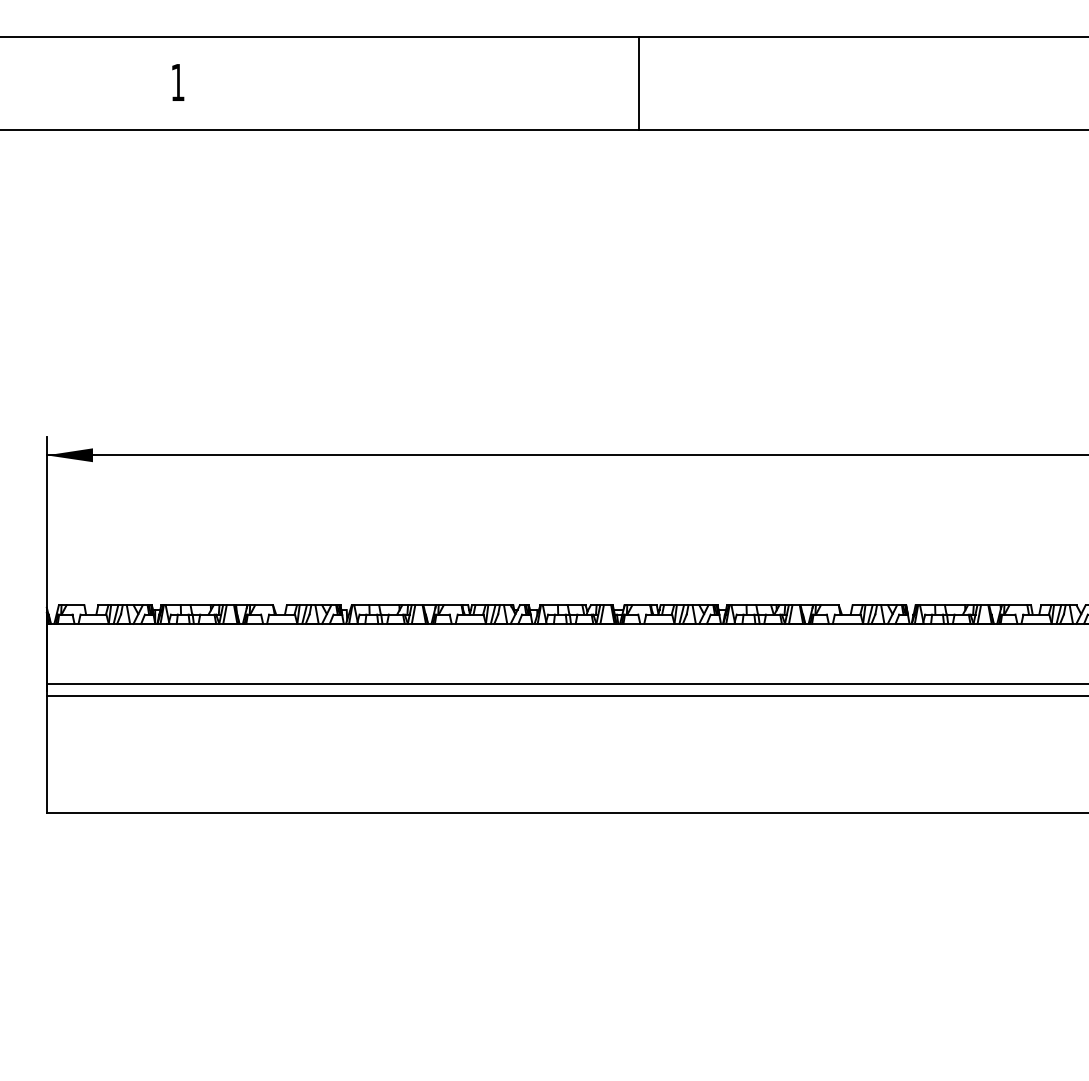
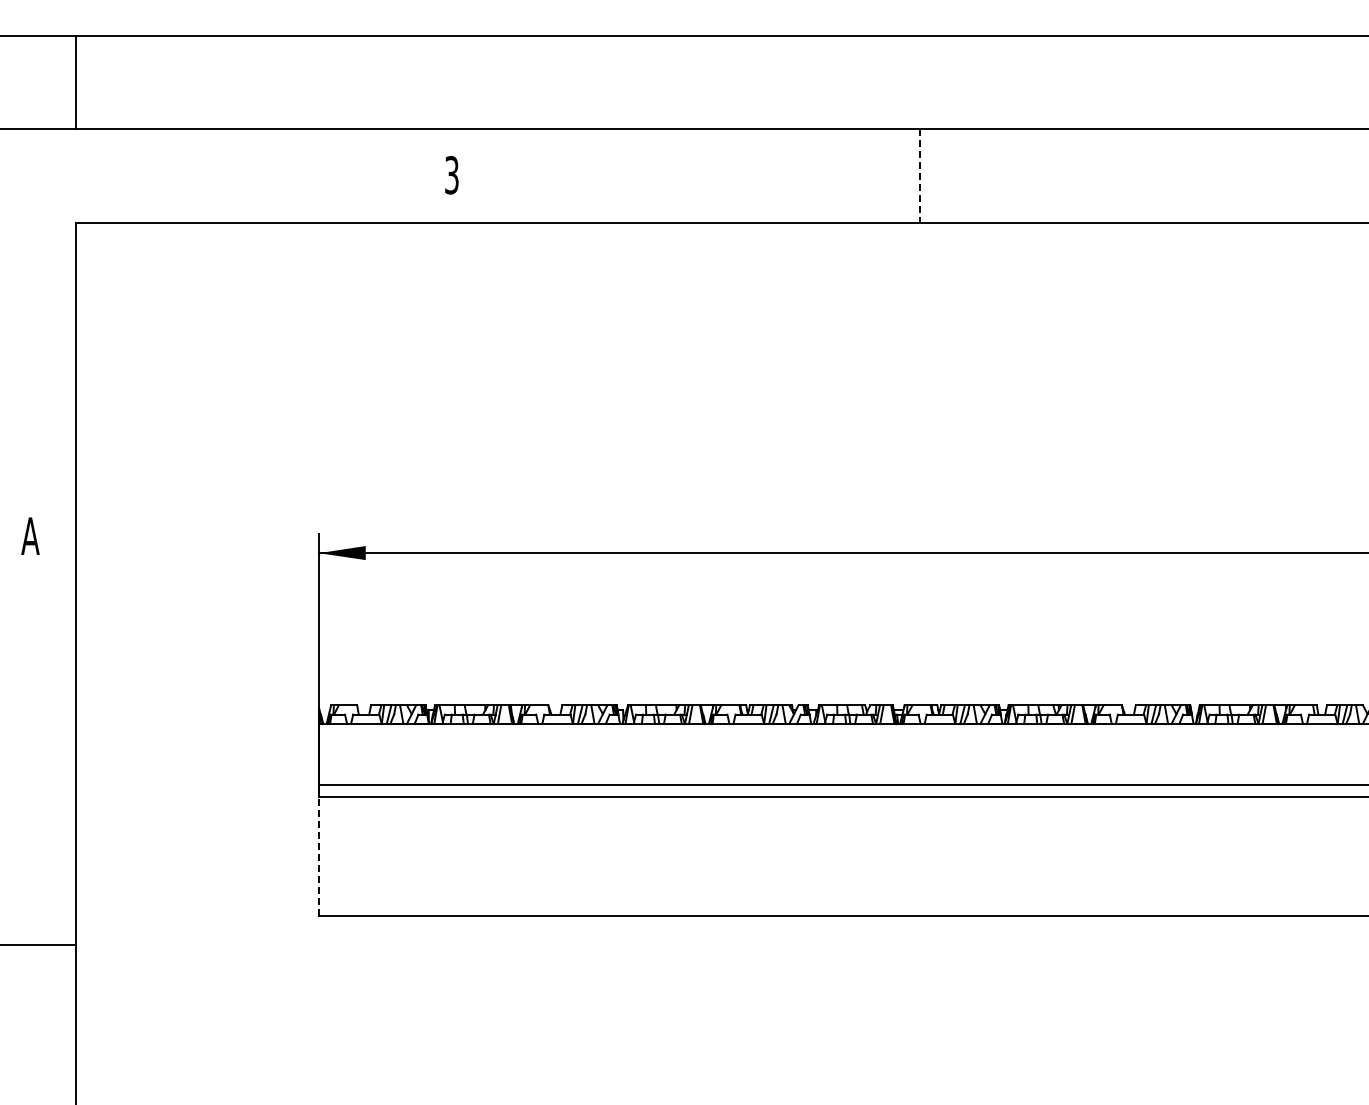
text: (177, 81) -> (451, 174), 1 -> 3
line: (639, 83) -> (919, 176), solid -> dashed
line: (46, 754) -> (318, 856), solid -> dashed

